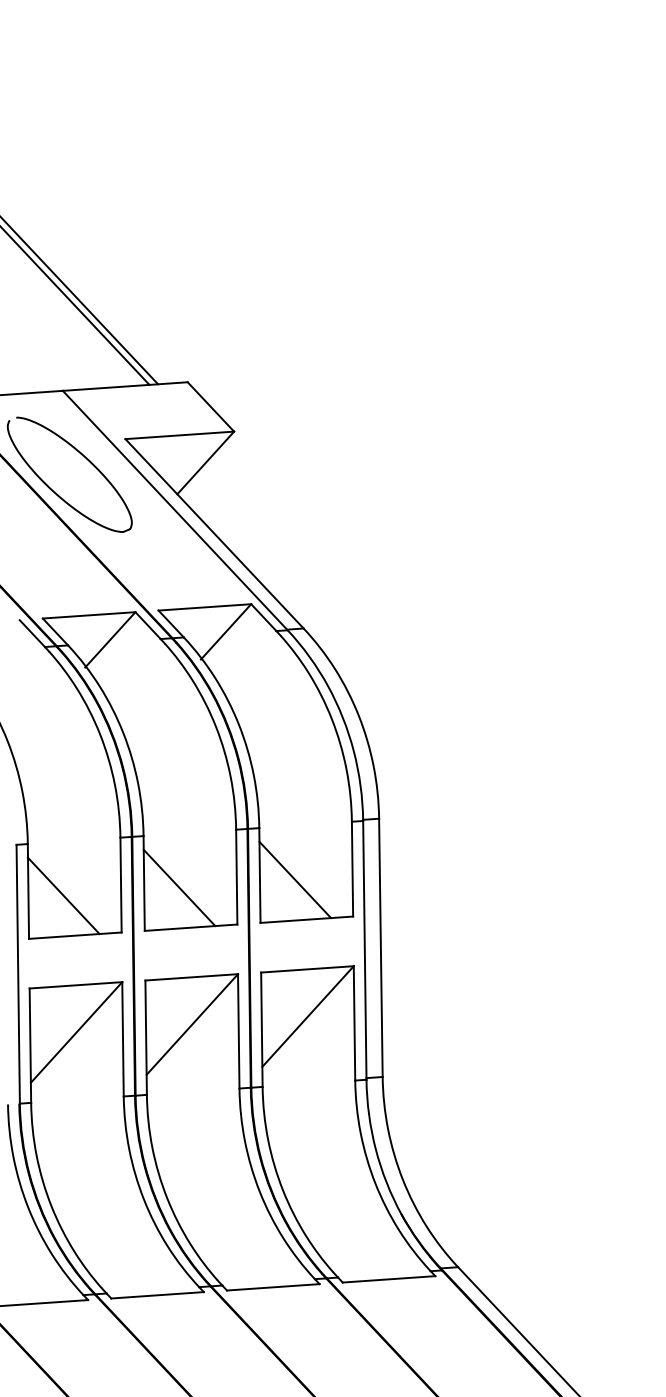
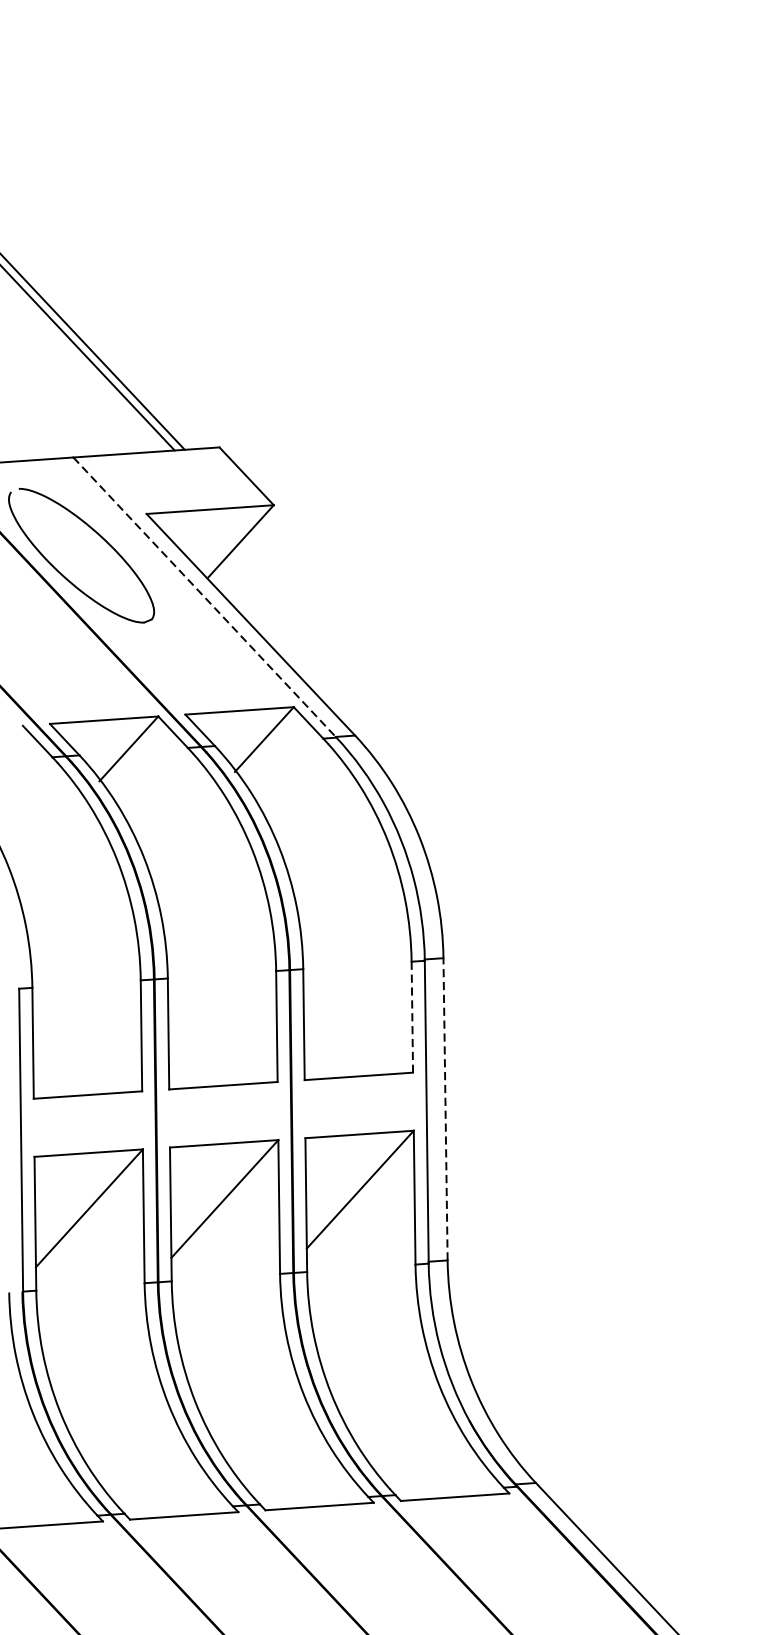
line: (175, 510) -> (205, 597), solid -> dashed
line: (352, 869) -> (412, 1017), solid -> dashed
line: (295, 879) -> (345, 1029), removed
line: (179, 887) -> (209, 1038), removed
line: (63, 895) -> (74, 1048), removed
line: (380, 947) -> (445, 1108), solid -> dashed

